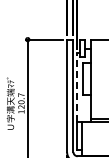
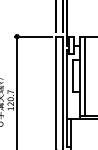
line: (95, 79) -> (84, 76), added
line: (77, 87) -> (66, 84), dashed -> solid

